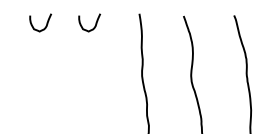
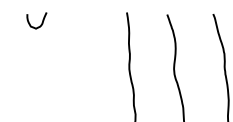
curve: (94, 25) -> (85, 23), removed

